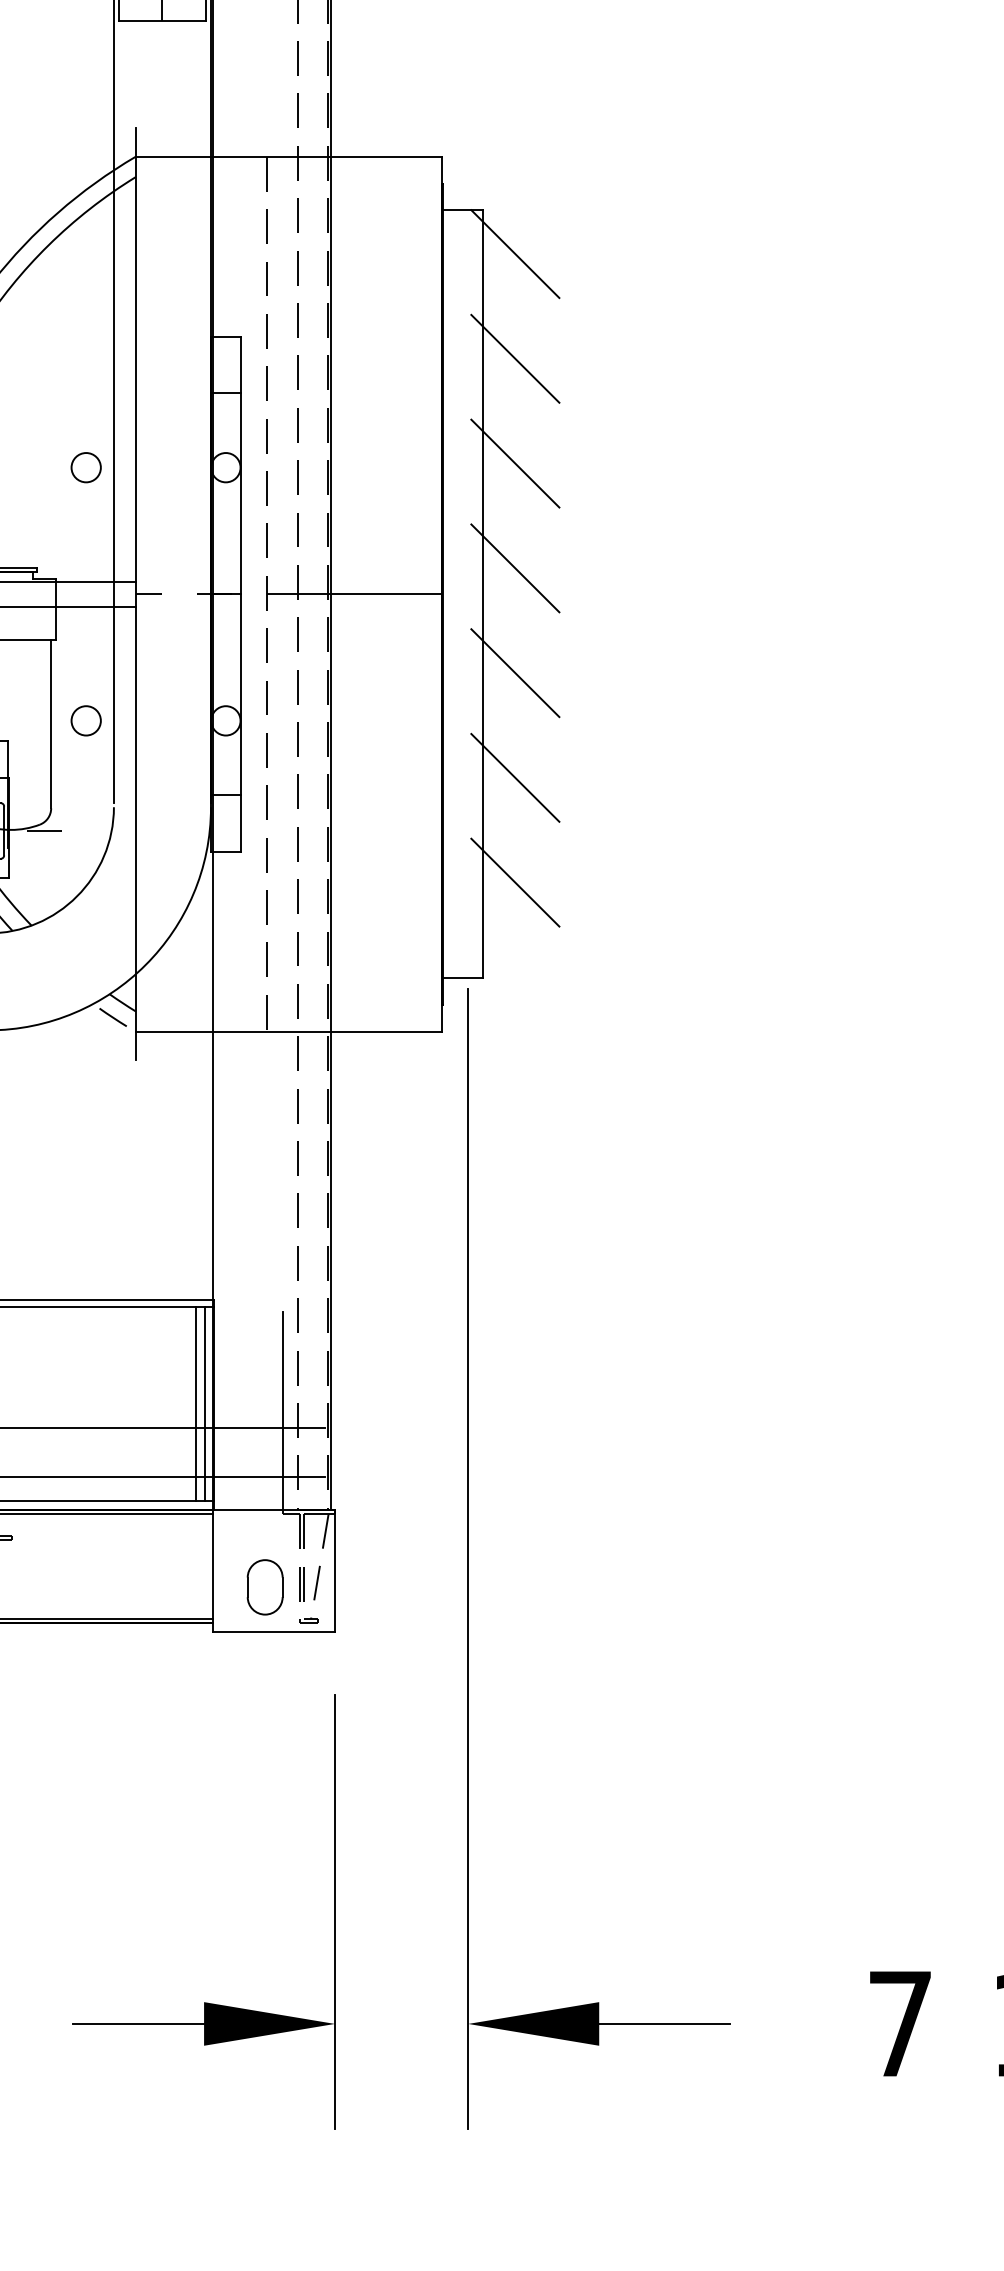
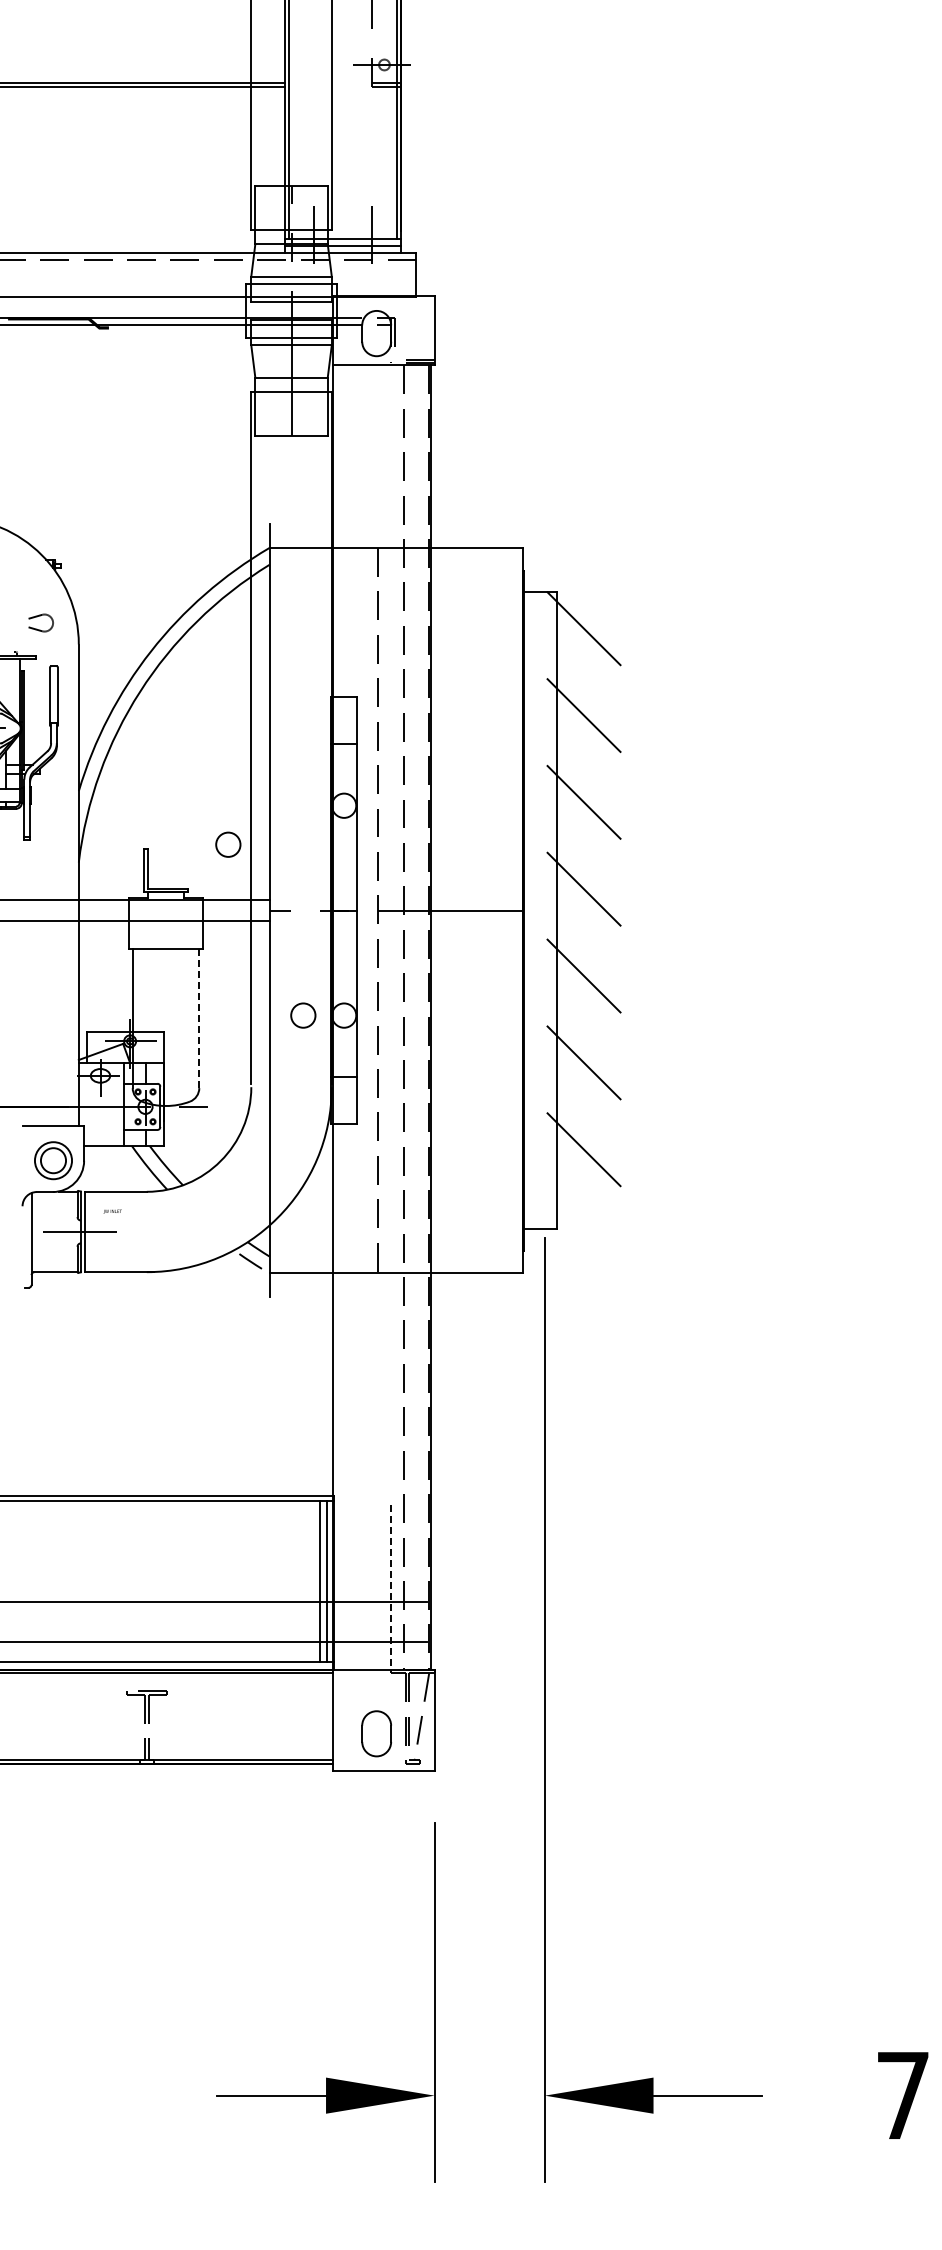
circle: (86, 467) -> (228, 844), moved
circle: (86, 720) -> (303, 1015), moved
line: (51, 724) -> (199, 1018), solid -> dashed
line: (283, 1410) -> (391, 1587), solid -> dashed

